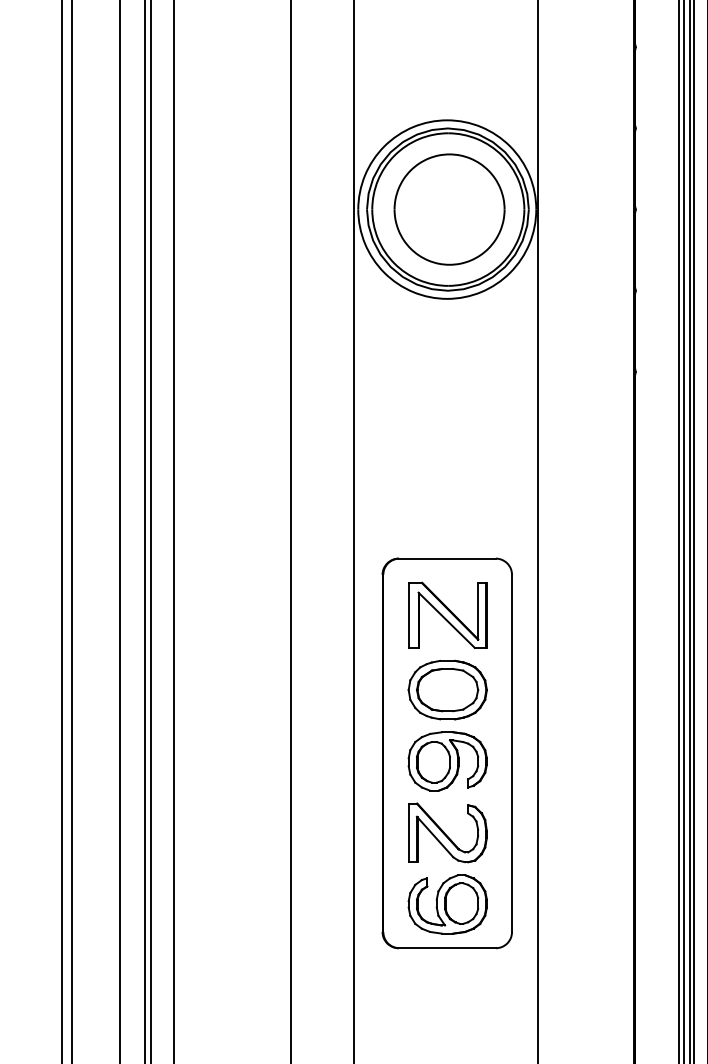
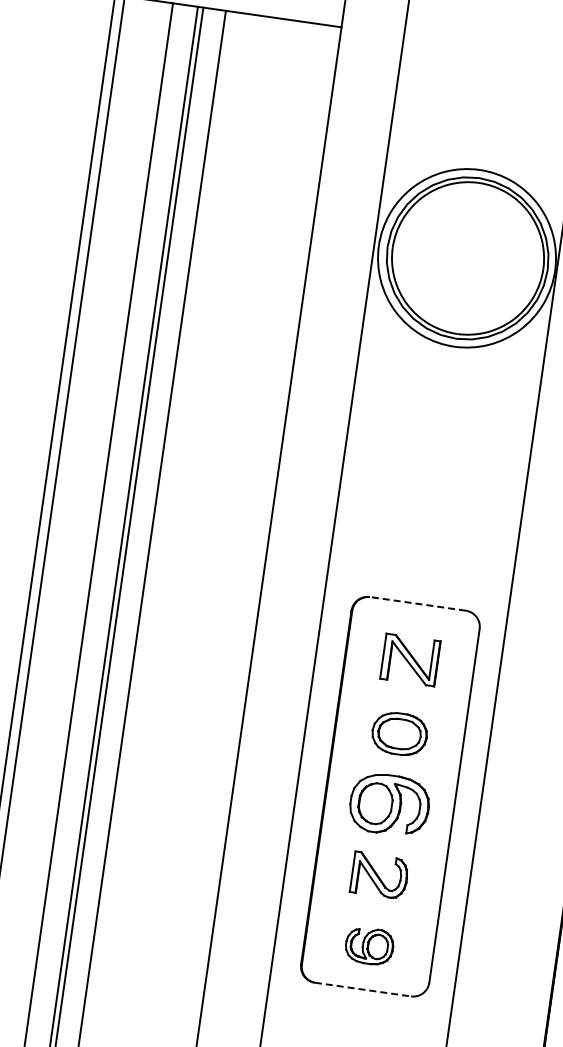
part: (449, 209) -> (469, 258), removed
line: (447, 558) -> (418, 603), solid -> dashed
part: (447, 614) -> (410, 659), size x0.7
part: (447, 689) -> (399, 733), size x0.7
part: (447, 832) -> (379, 875), size x0.7
part: (447, 904) -> (369, 946), size x0.6
line: (447, 948) -> (363, 989), solid -> dashed

